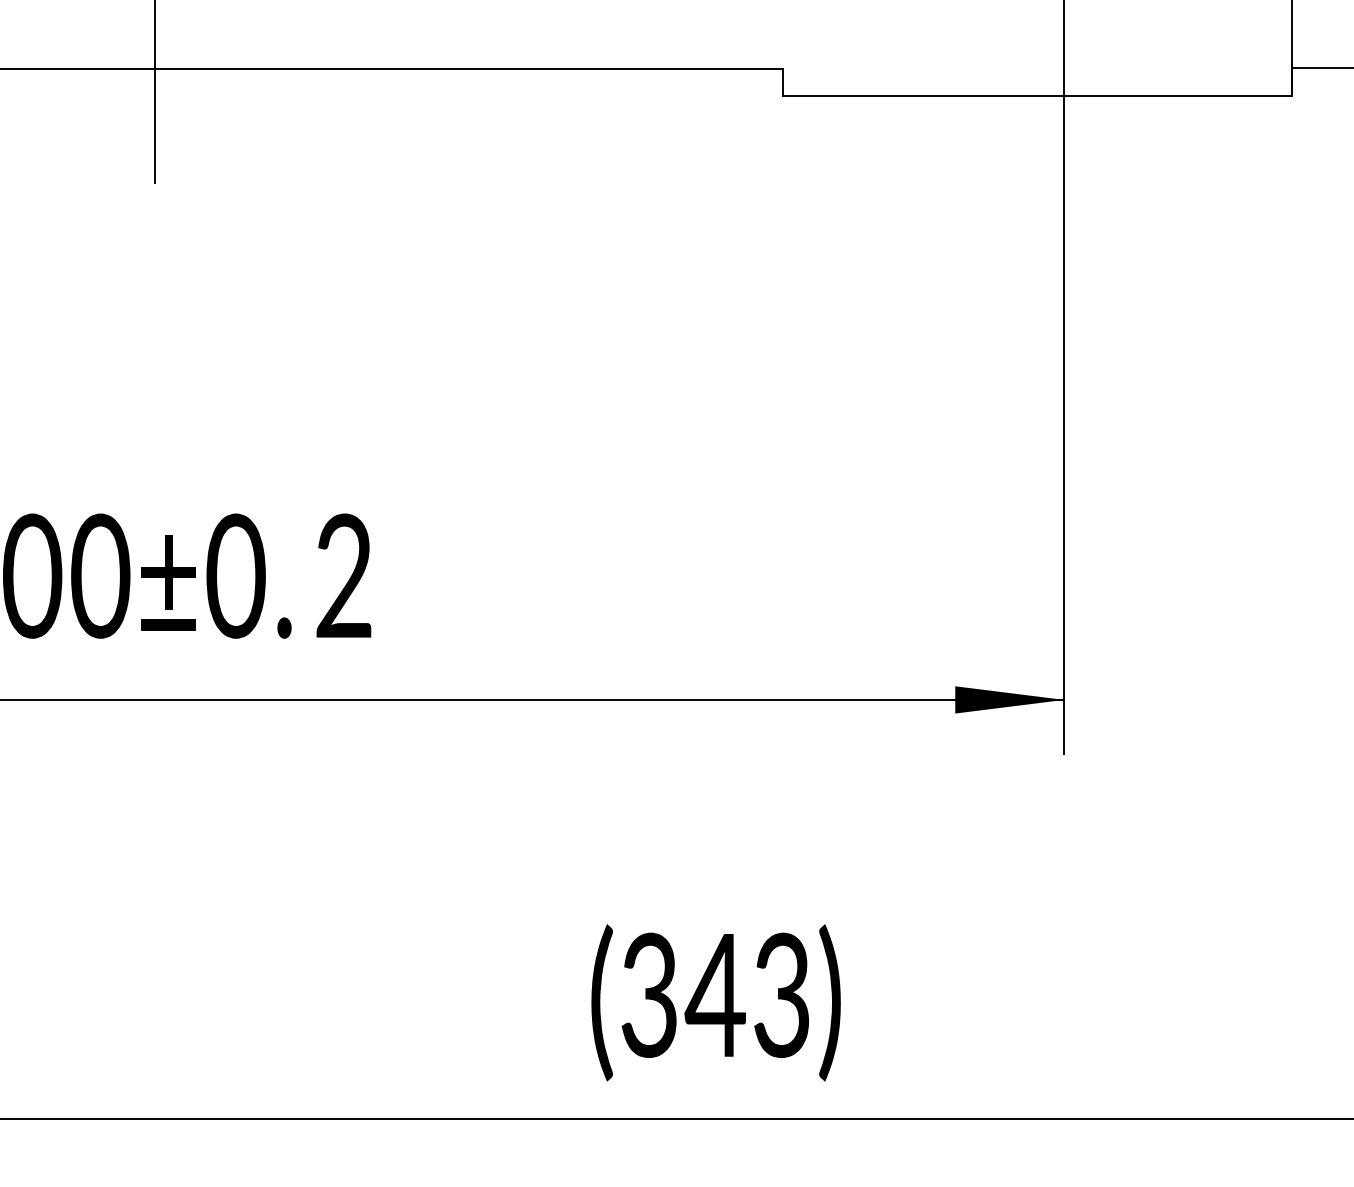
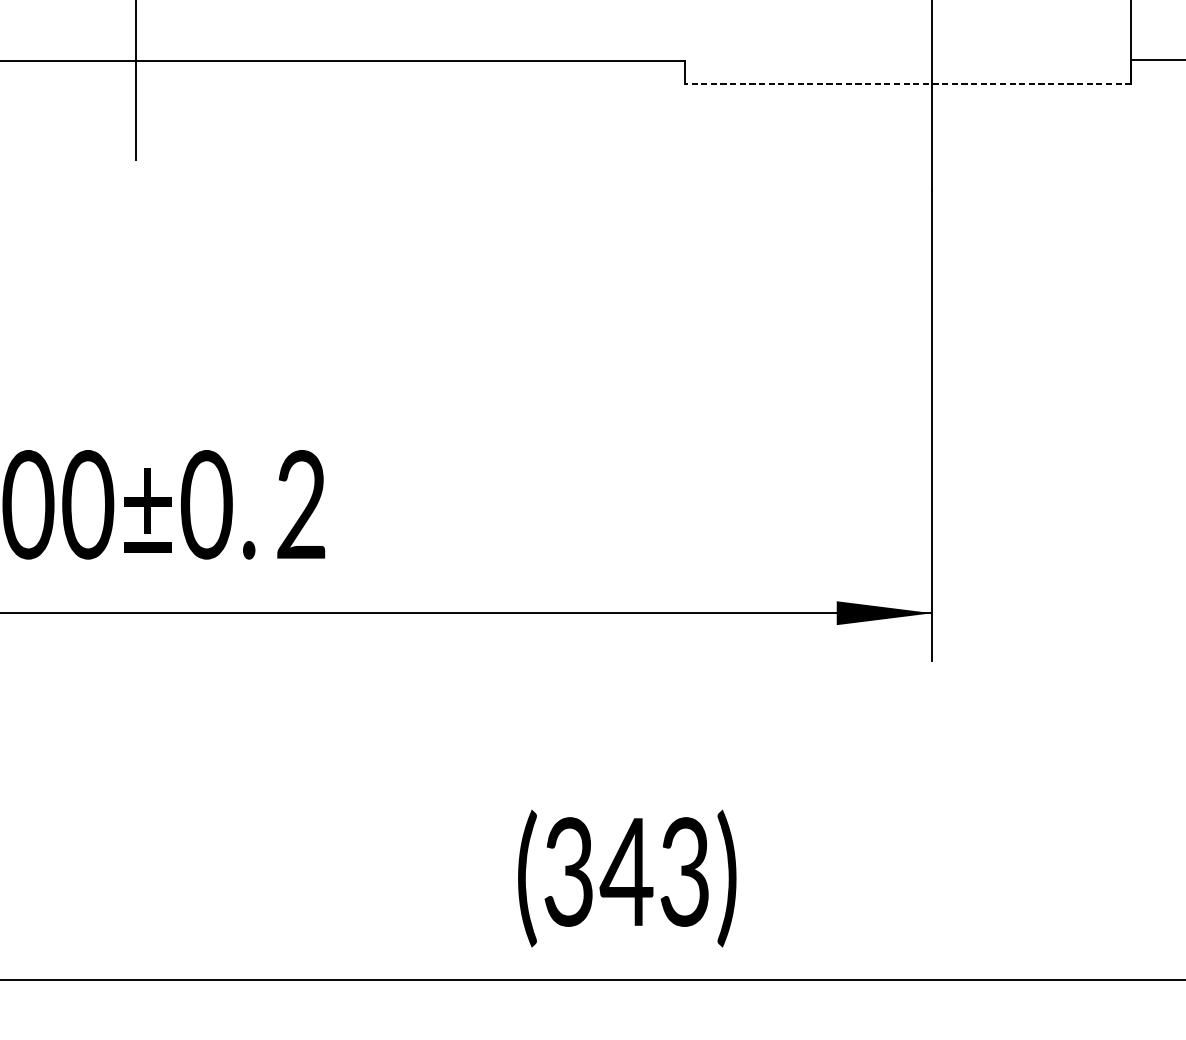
line: (1036, 96) -> (907, 84), solid -> dashed

